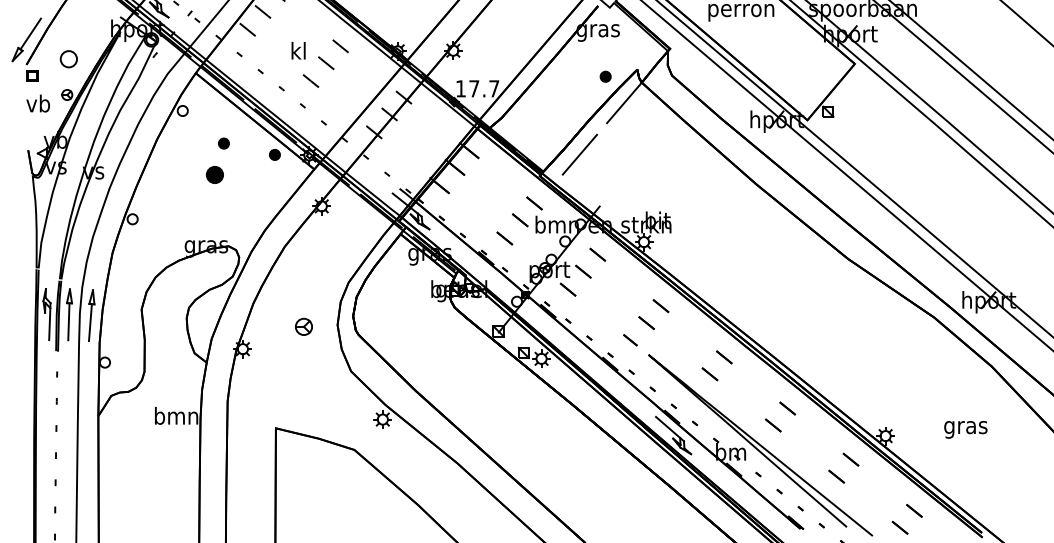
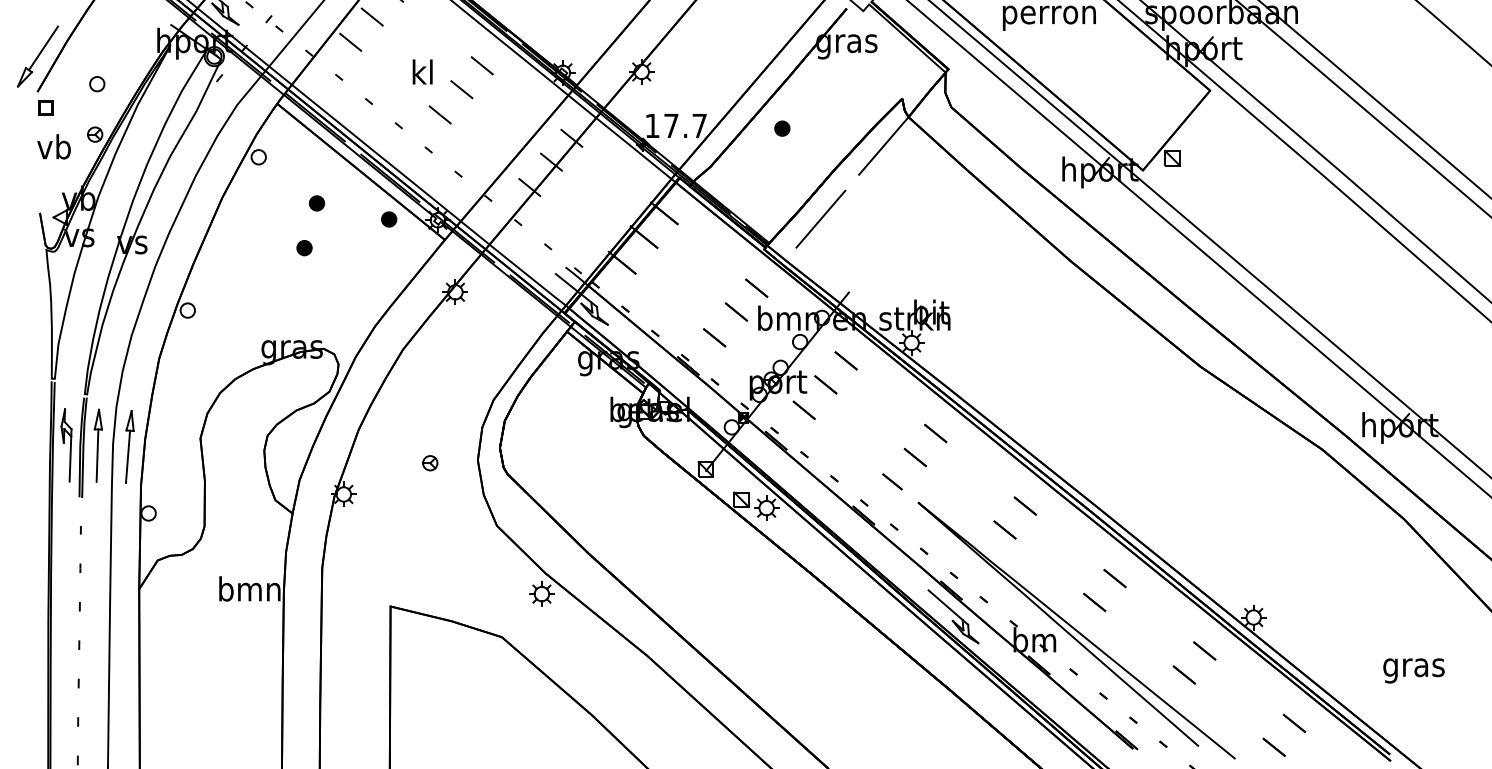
part: (68, 59) -> (96, 84), size x0.62
part: (605, 76) -> (782, 128), moved
part: (215, 175) -> (305, 248), size x0.62
part: (303, 327) -> (429, 463), size x0.62
text: (965, 429) -> (1413, 670), moved

